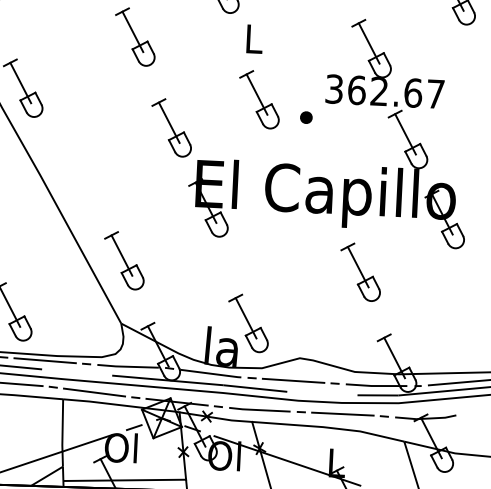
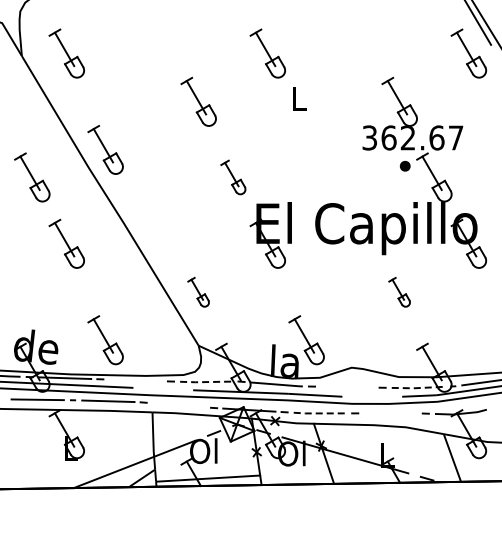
part: (259, 99) -> (306, 149), removed
part: (305, 117) -> (404, 166), moved
part: (171, 127) -> (233, 177), size x0.7
part: (124, 261) -> (198, 292), size x0.6
part: (360, 272) -> (399, 292), size x0.6
line: (44, 360) -> (135, 380), removed
line: (127, 367) -> (205, 382), solid -> dashed
line: (293, 380) -> (347, 386), removed
line: (376, 386) -> (417, 388), solid -> dashed
line: (94, 392) -> (178, 405), removed
line: (259, 410) -> (319, 413), solid -> dashed
line: (342, 414) -> (390, 413), removed

